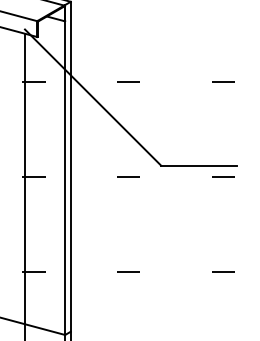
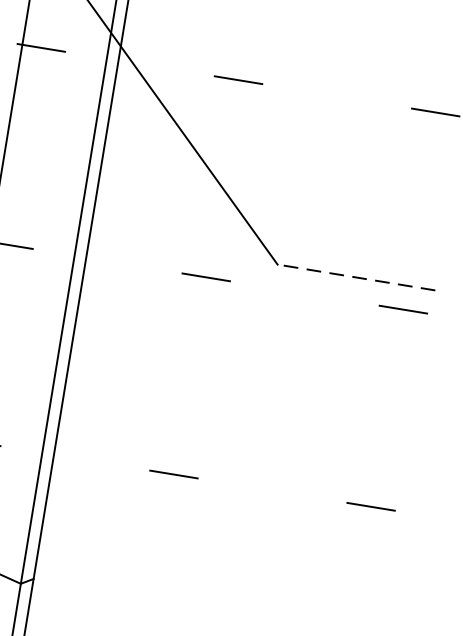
line: (199, 165) -> (357, 277), solid -> dashed

